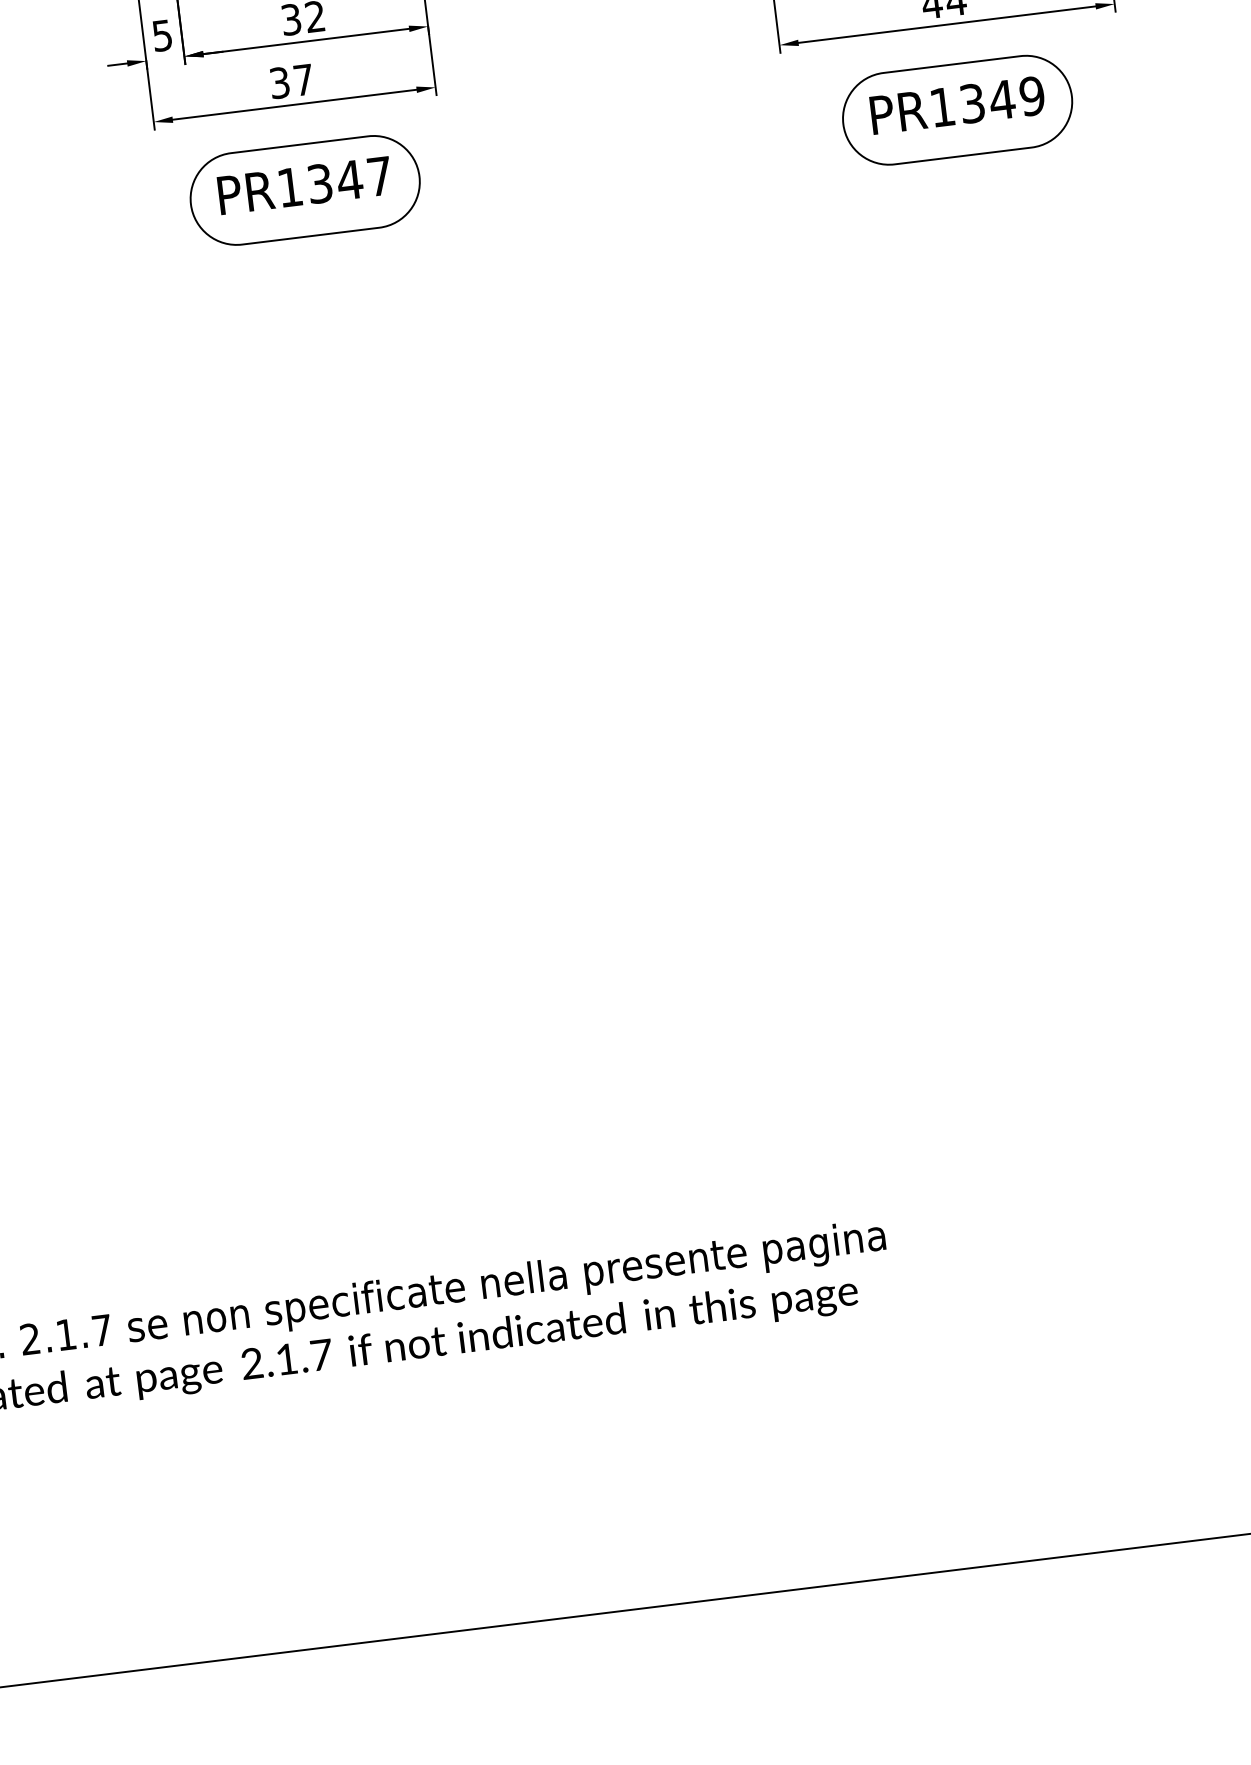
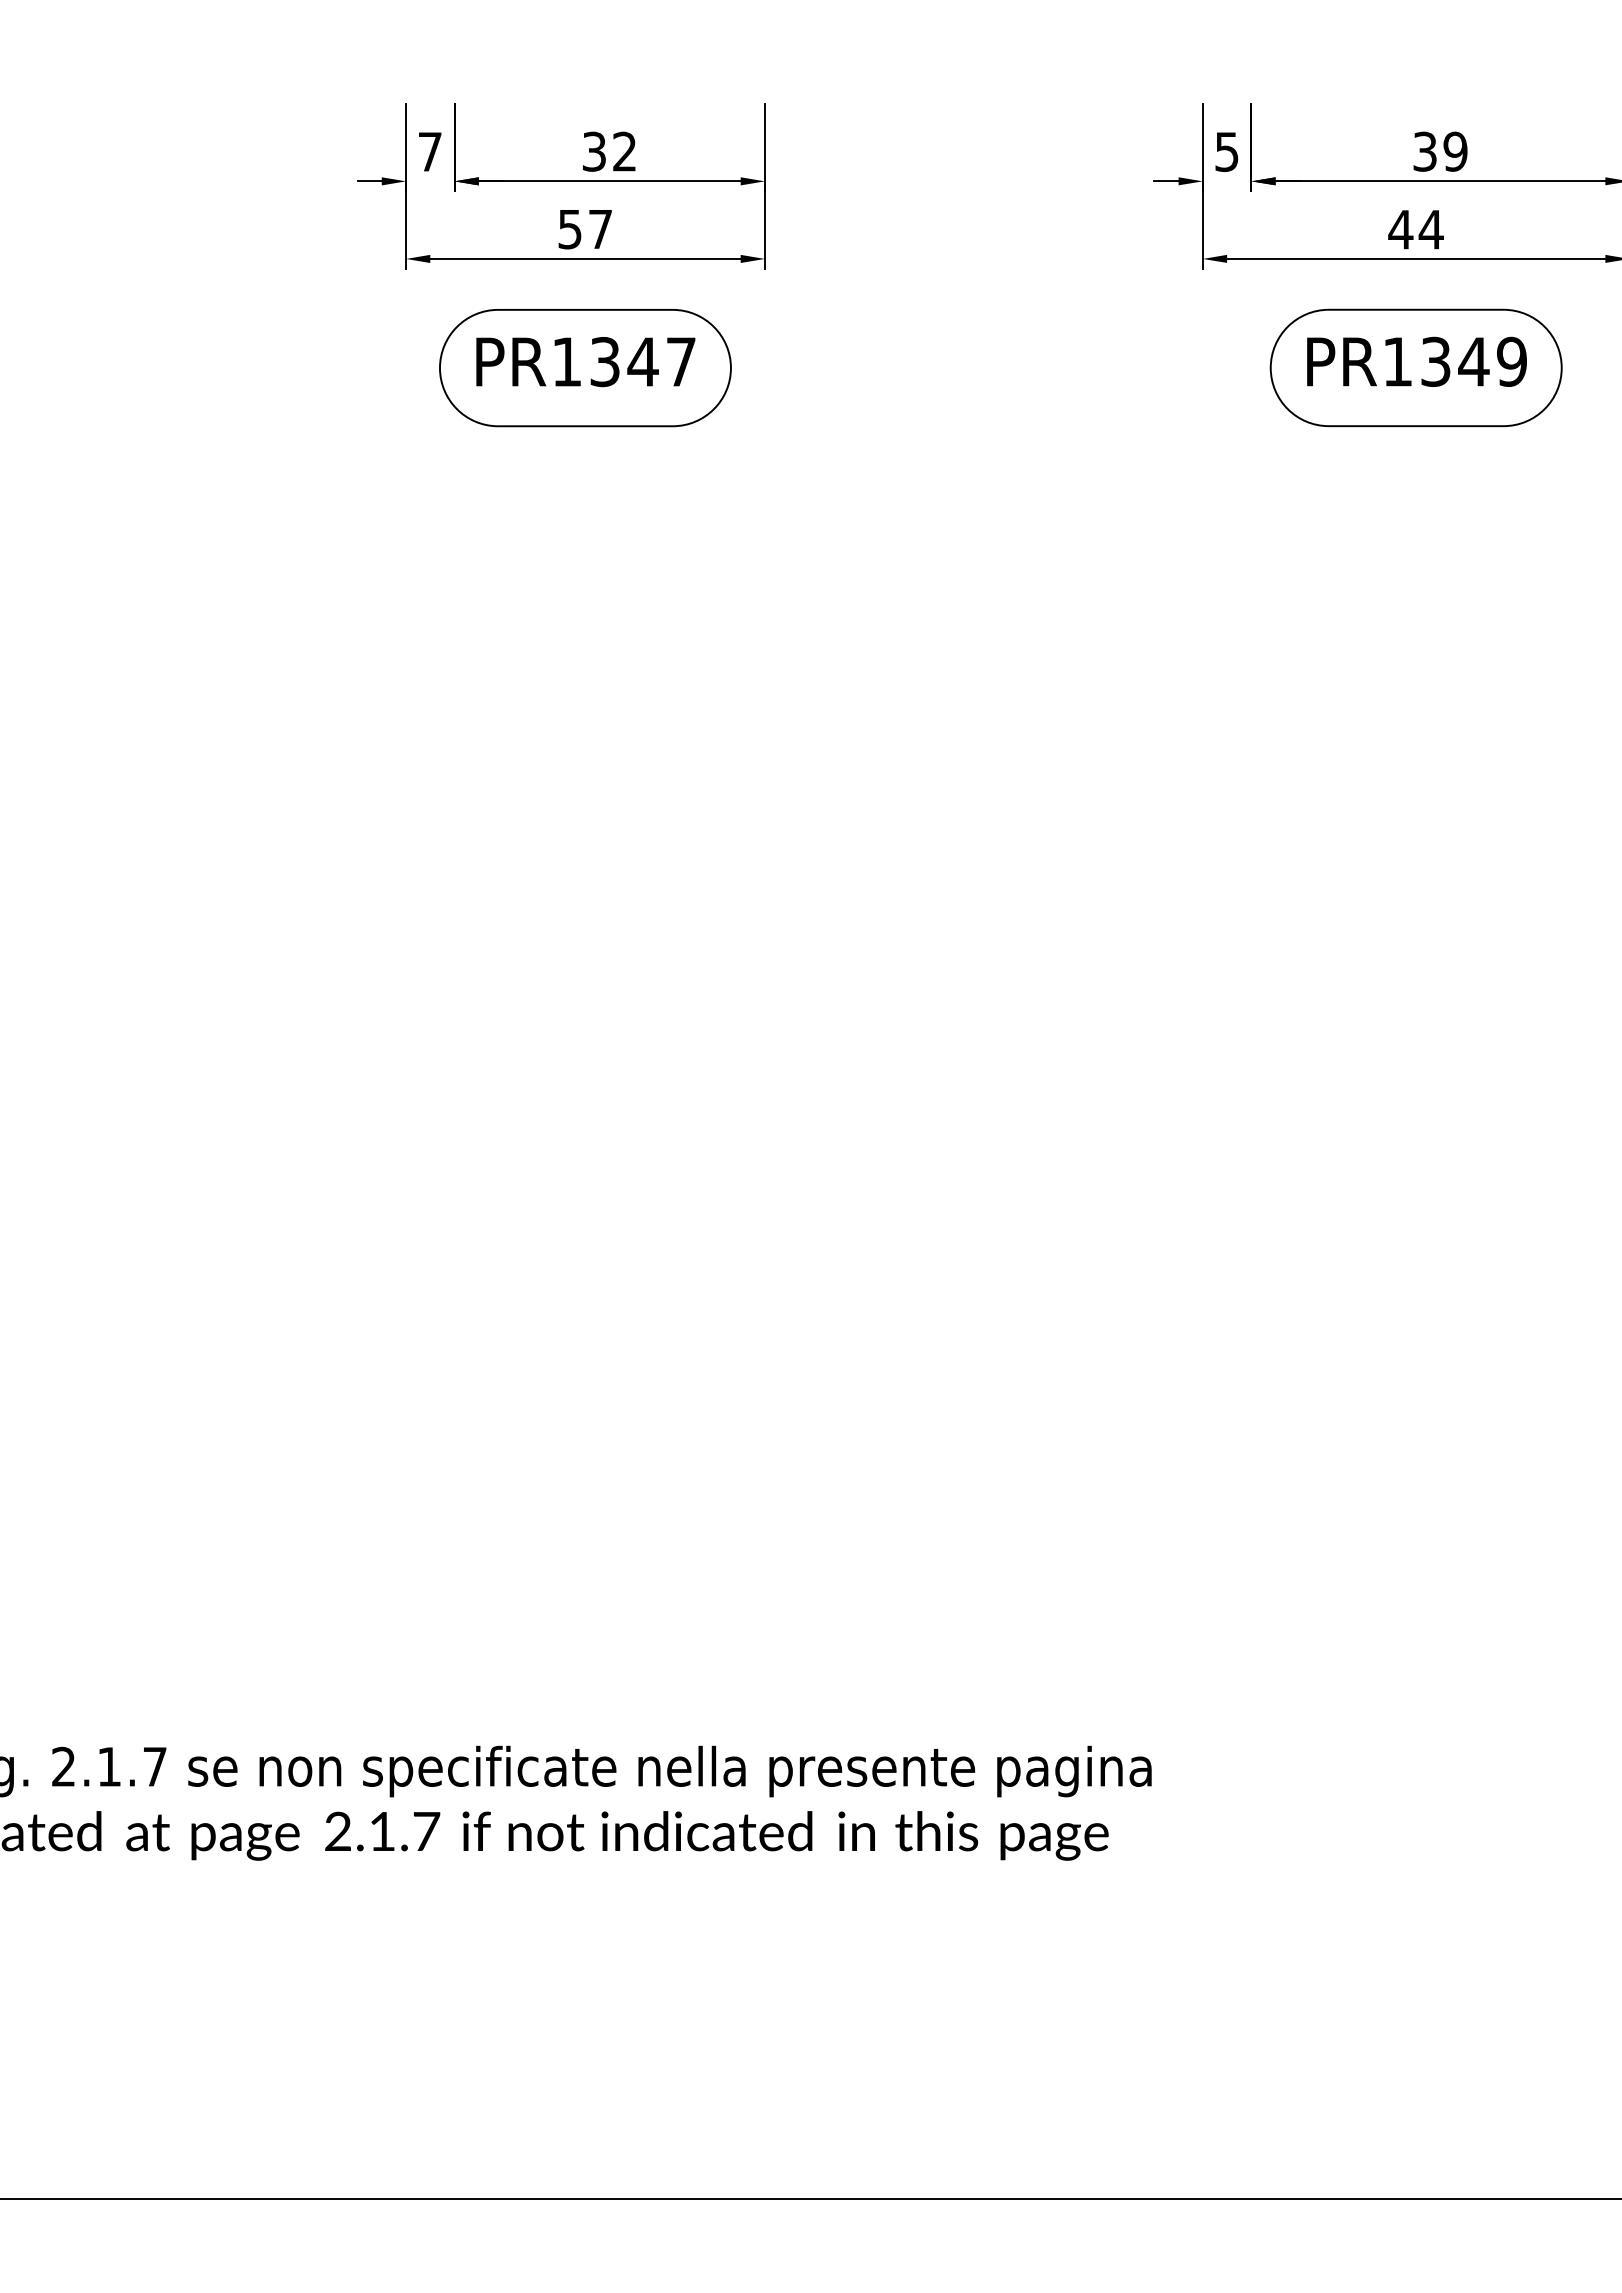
text: (161, 35) -> (429, 151), 5 -> 7
text: (280, 82) -> (570, 228), 37 -> 57

